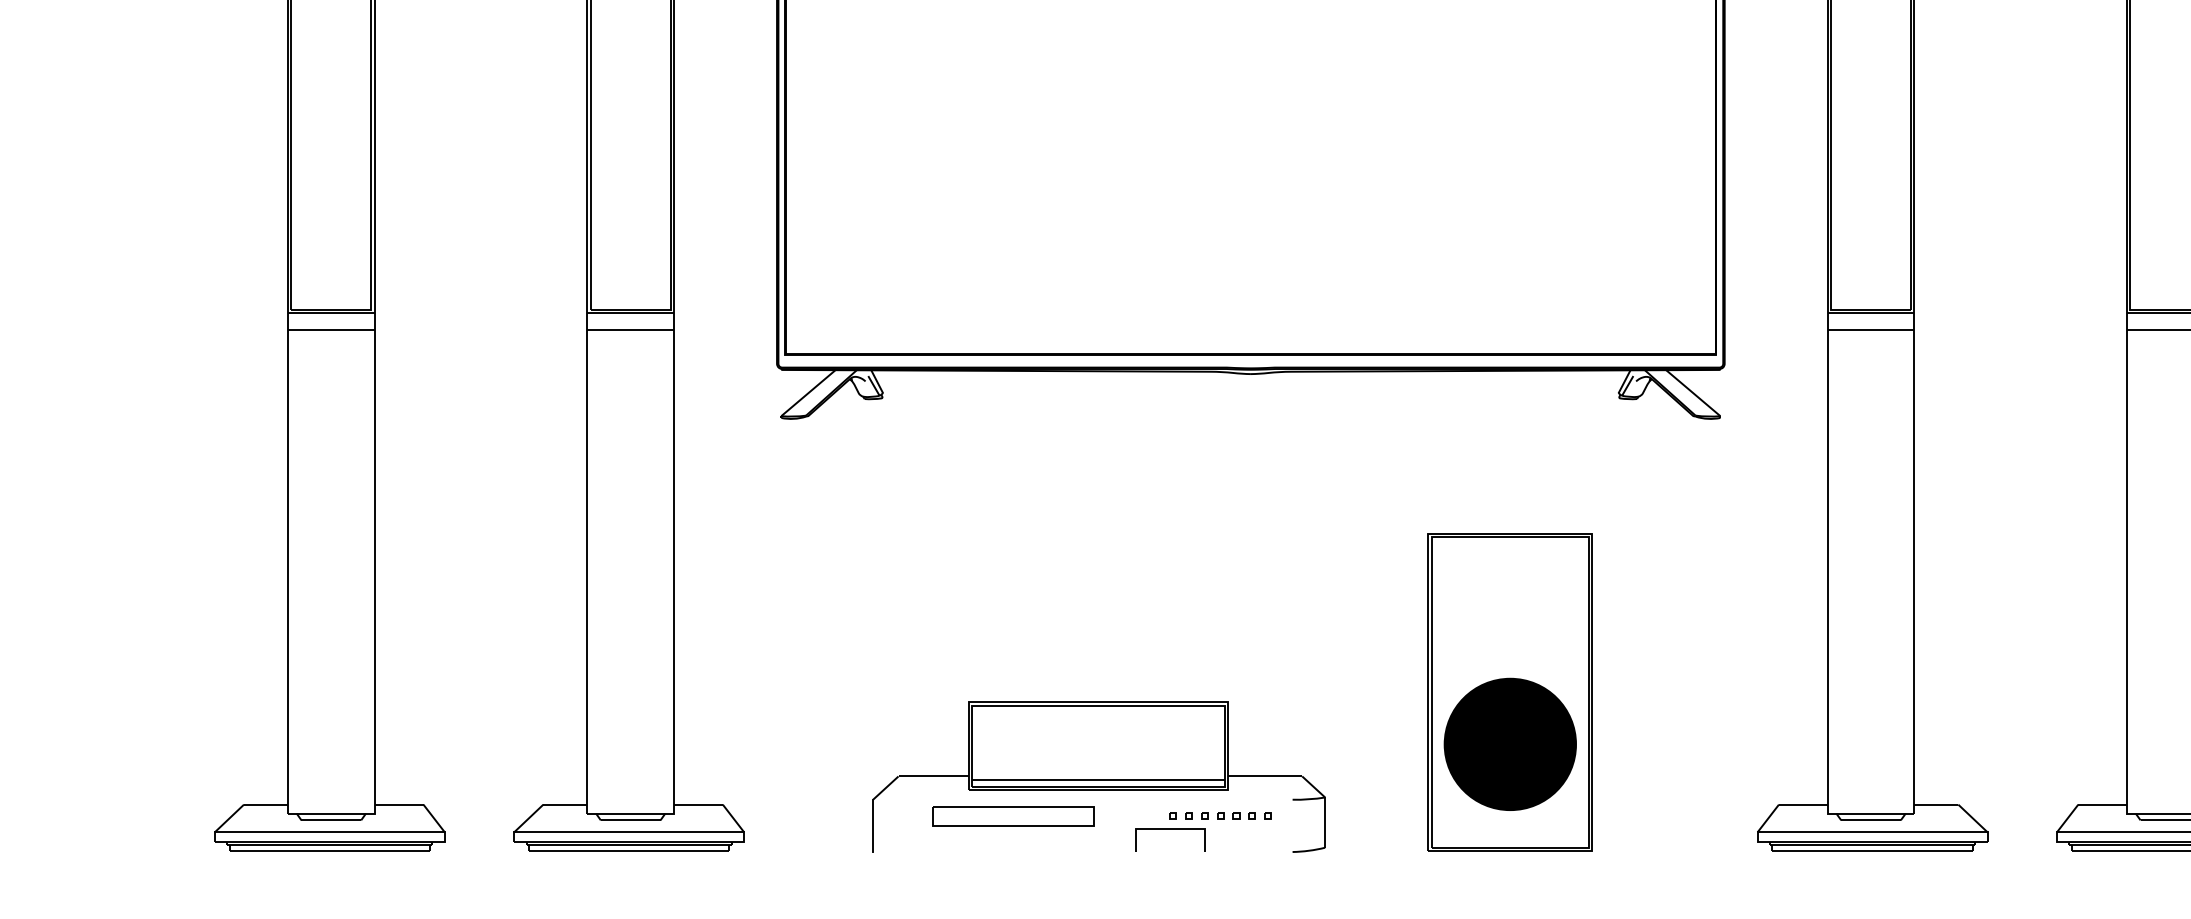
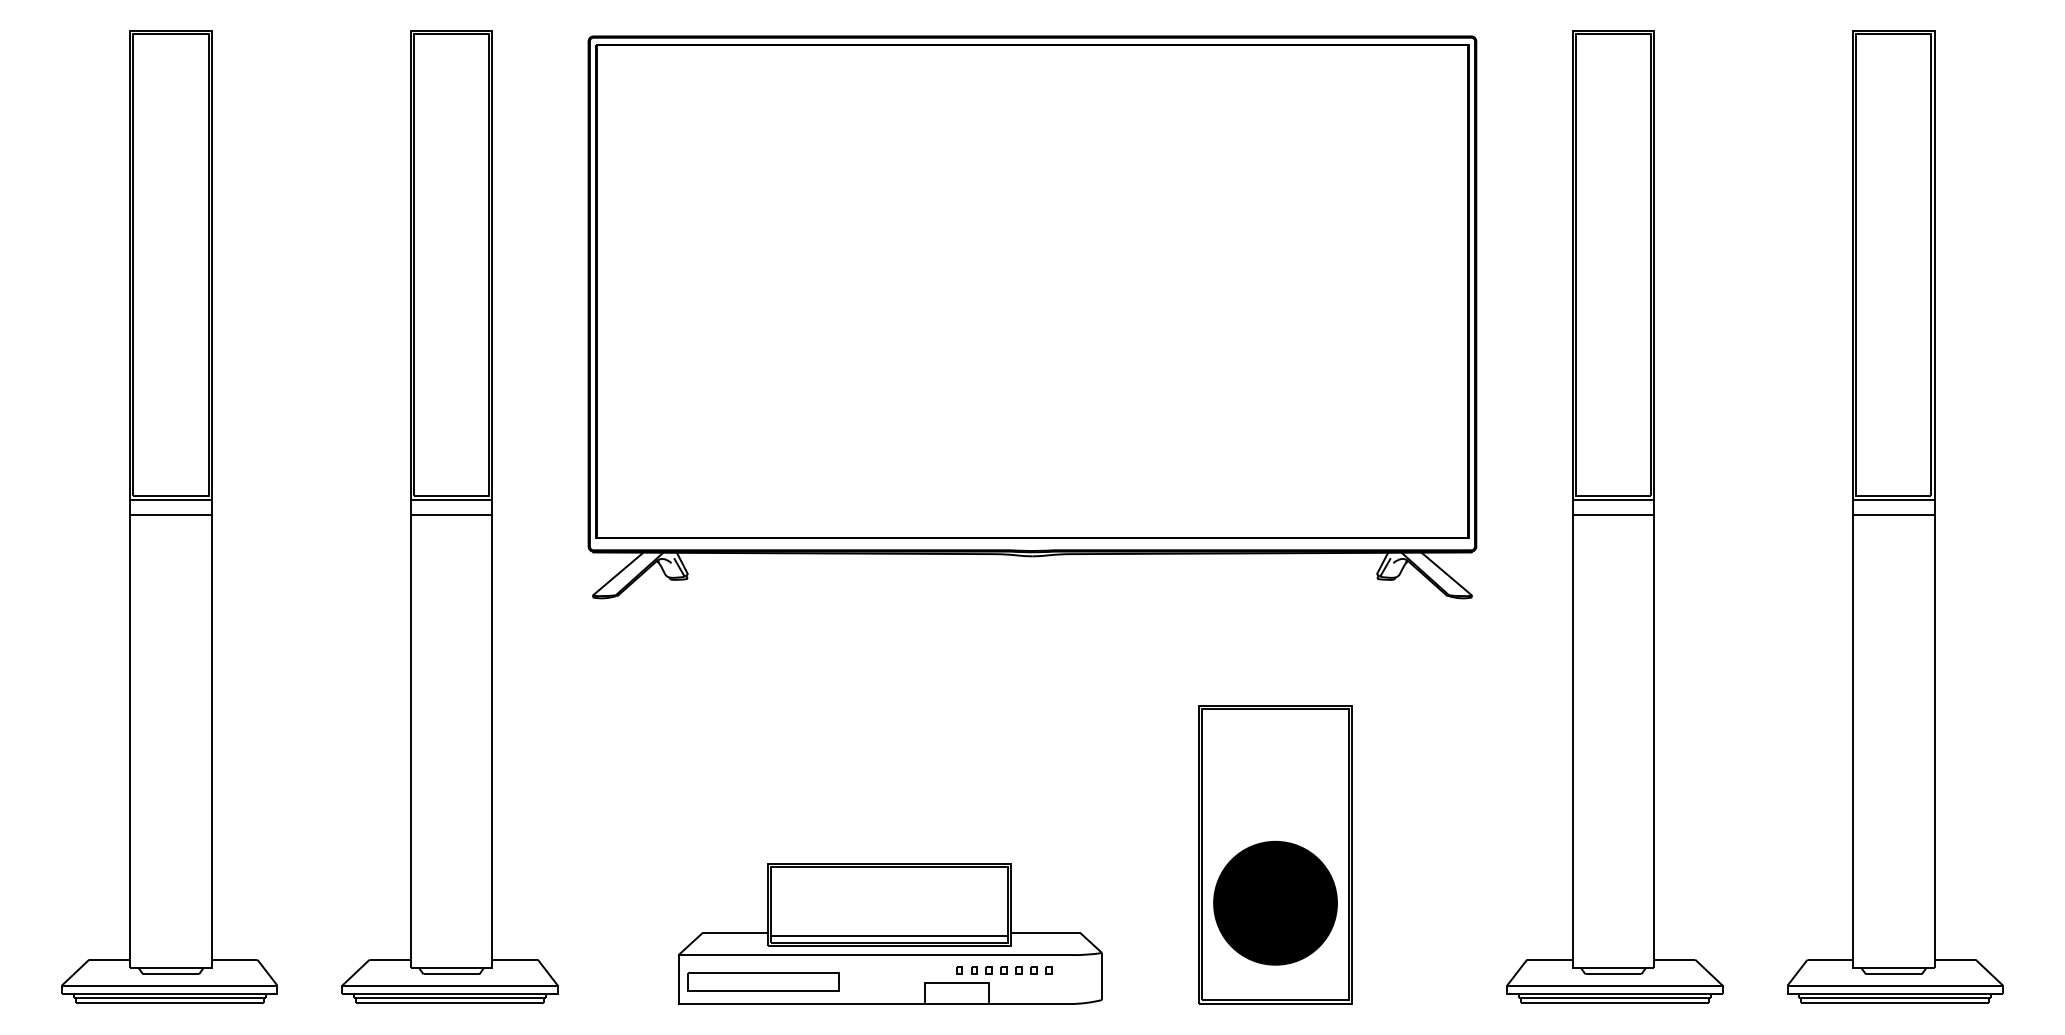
line: (1082, 800) -> (874, 955), added
part: (1013, 816) -> (763, 981), moved
line: (1082, 852) -> (874, 1004), added

